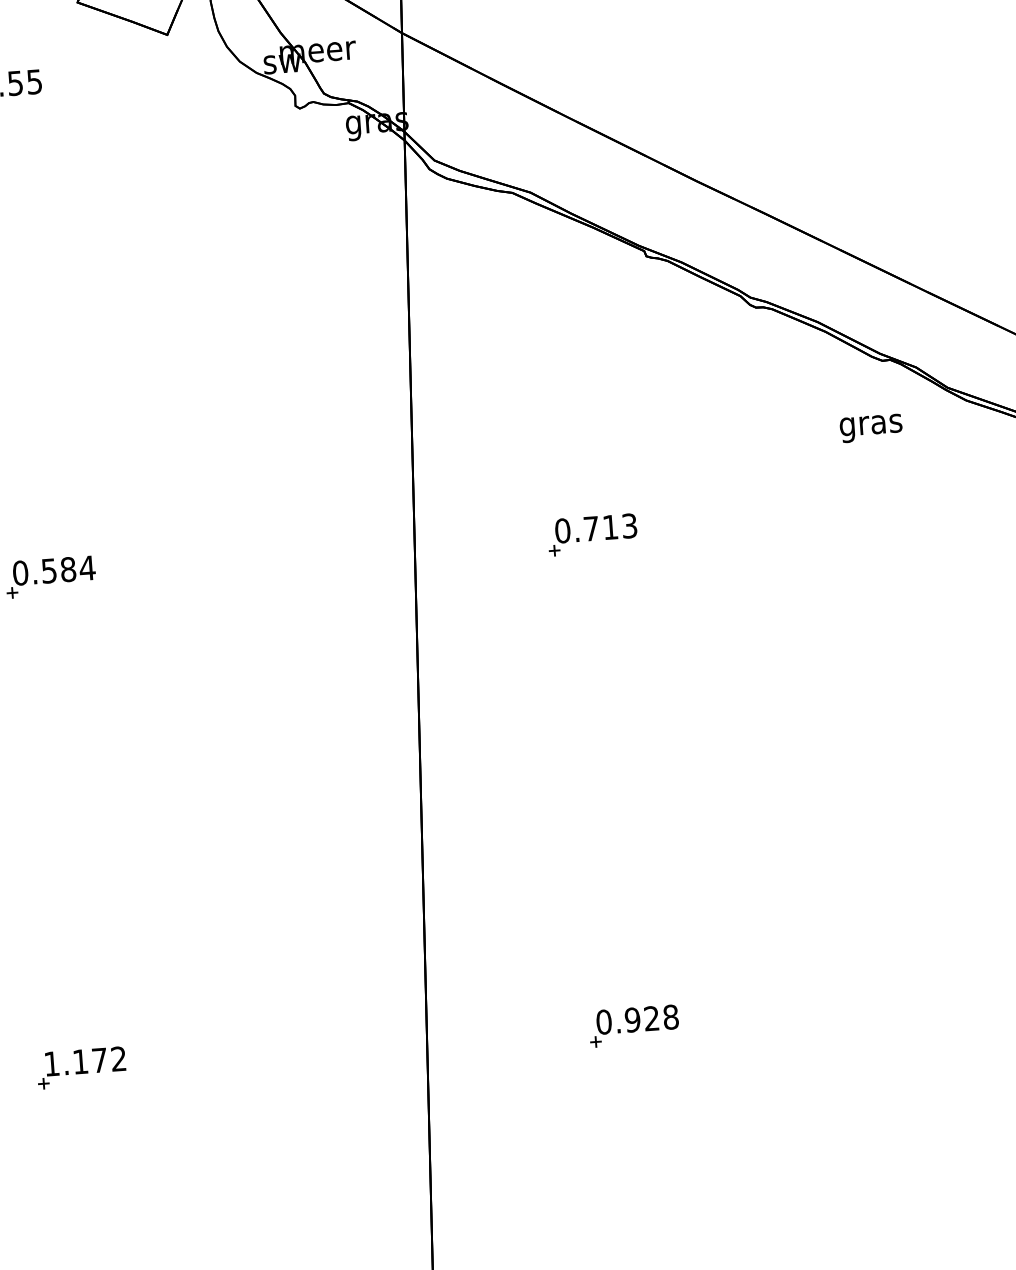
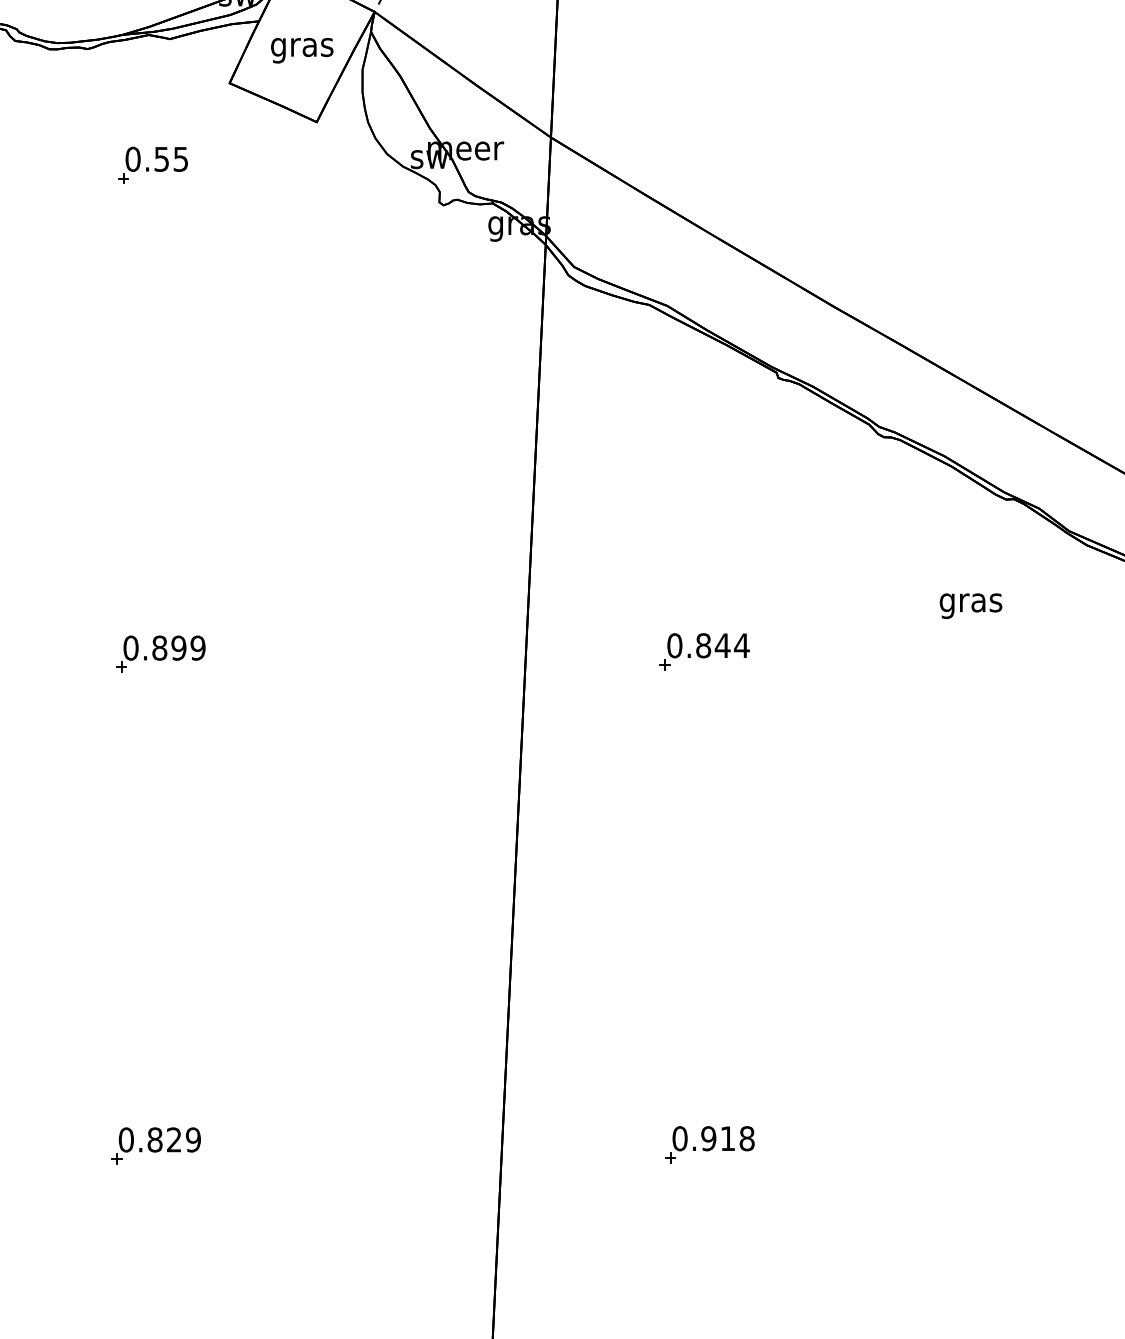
text: (870, 427) -> (970, 605), moved
text: (610, 527) -> (722, 645), 0.713 -> 0.844
text: (68, 568) -> (179, 647), 0.584 -> 0.899
text: (651, 1018) -> (727, 1138), 0.928 -> 0.918
text: (84, 1061) -> (159, 1139), 1.172 -> 0.829

